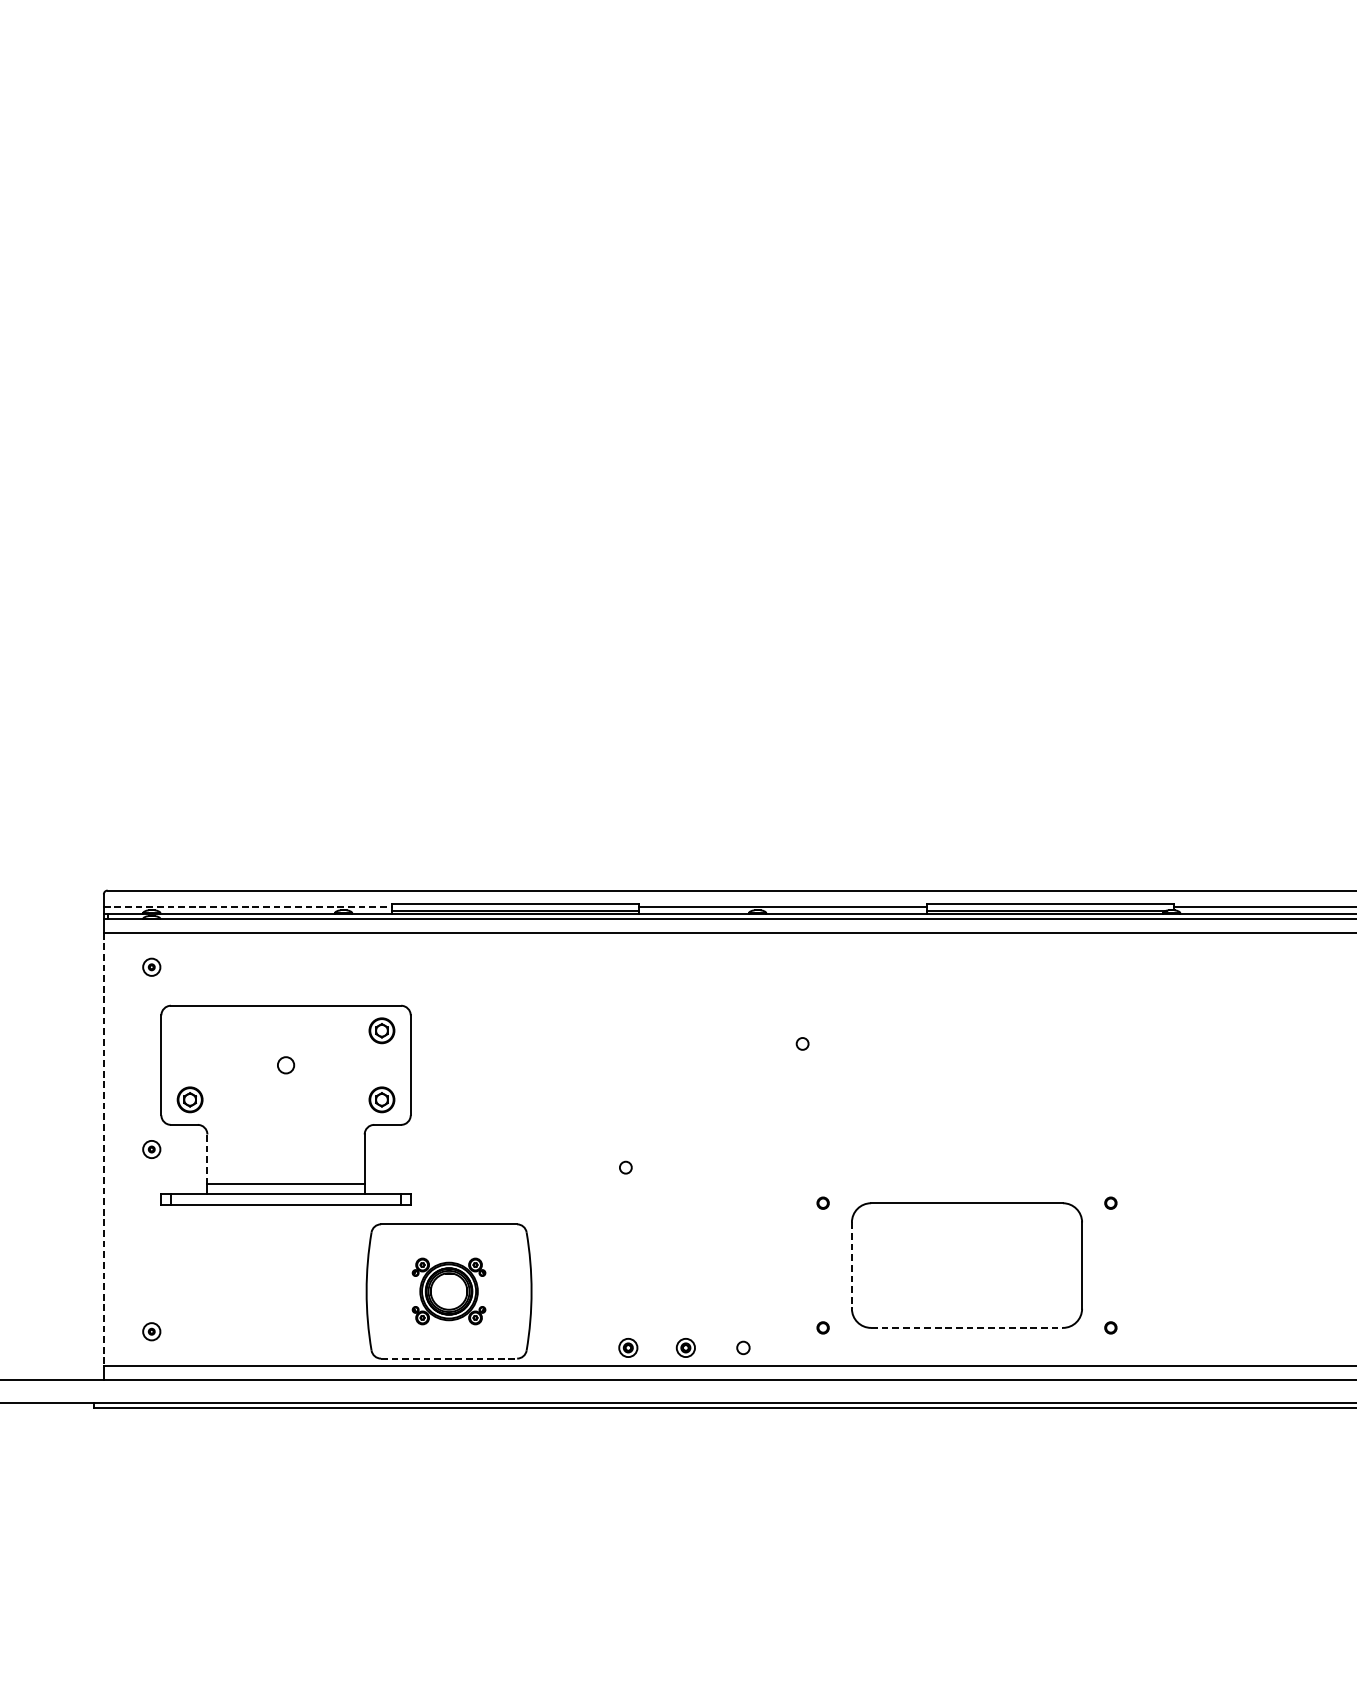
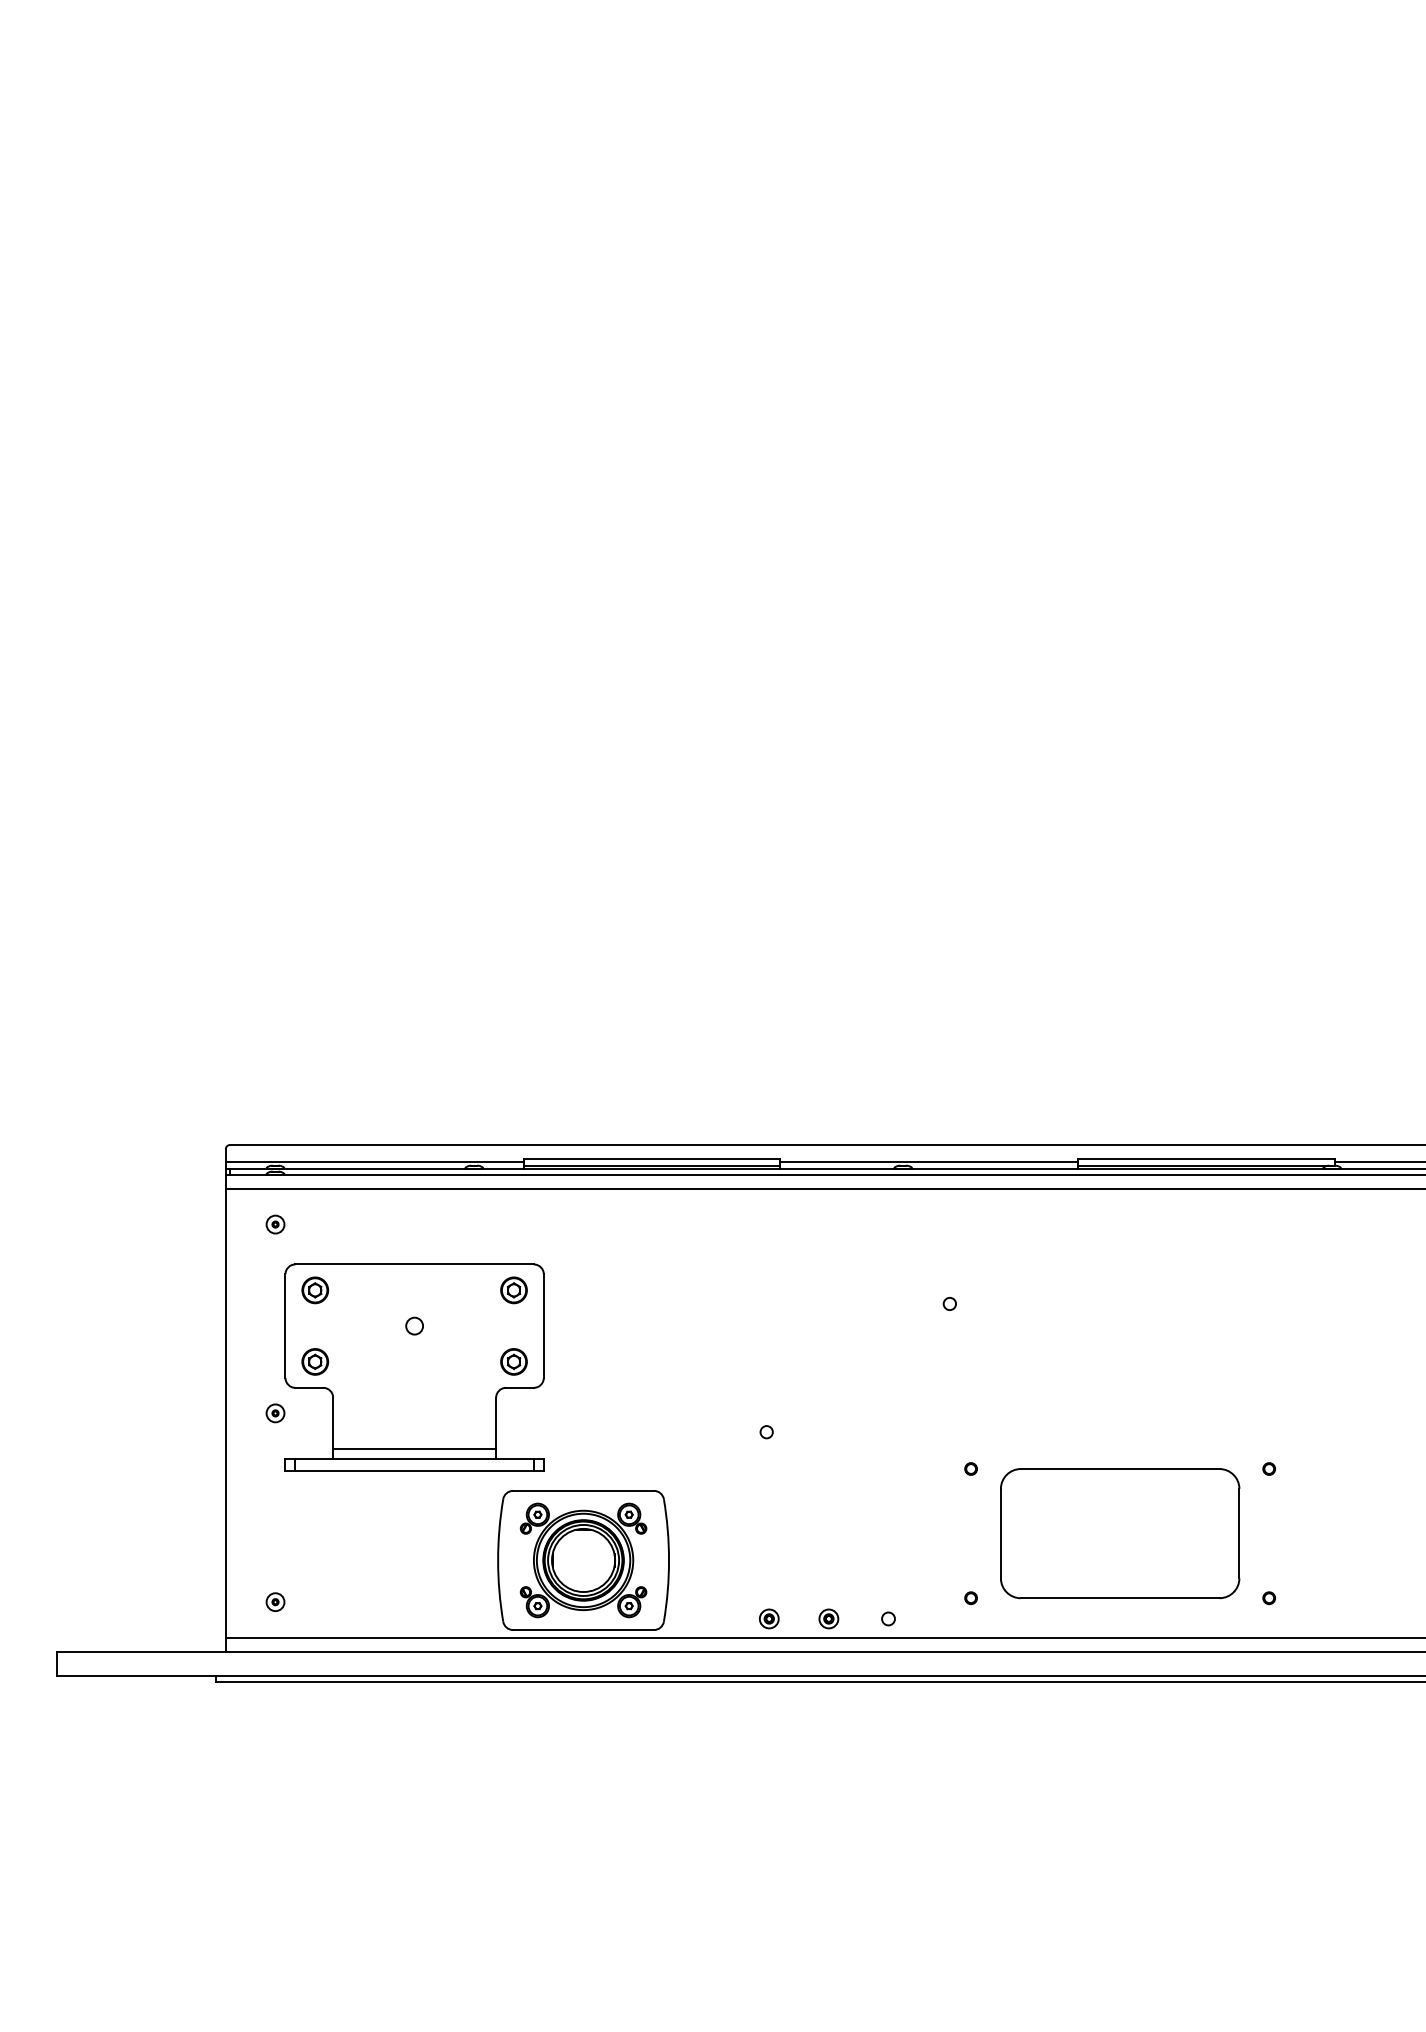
line: (248, 906) -> (375, 1161), dashed -> solid
part: (190, 1030) -> (315, 1290), added
line: (103, 1149) -> (225, 1413), dashed -> solid
line: (207, 1159) -> (333, 1423), dashed -> solid
line: (851, 1265) -> (1000, 1533), dashed -> solid
part: (449, 1291) -> (583, 1560), size x1.67
line: (967, 1328) -> (1120, 1598), dashed -> solid
line: (449, 1359) -> (583, 1630), dashed -> solid

